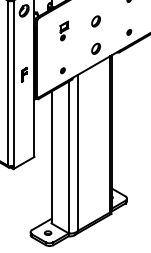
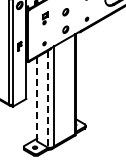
line: (51, 157) -> (37, 99), solid -> dashed
line: (69, 157) -> (48, 99), solid -> dashed

